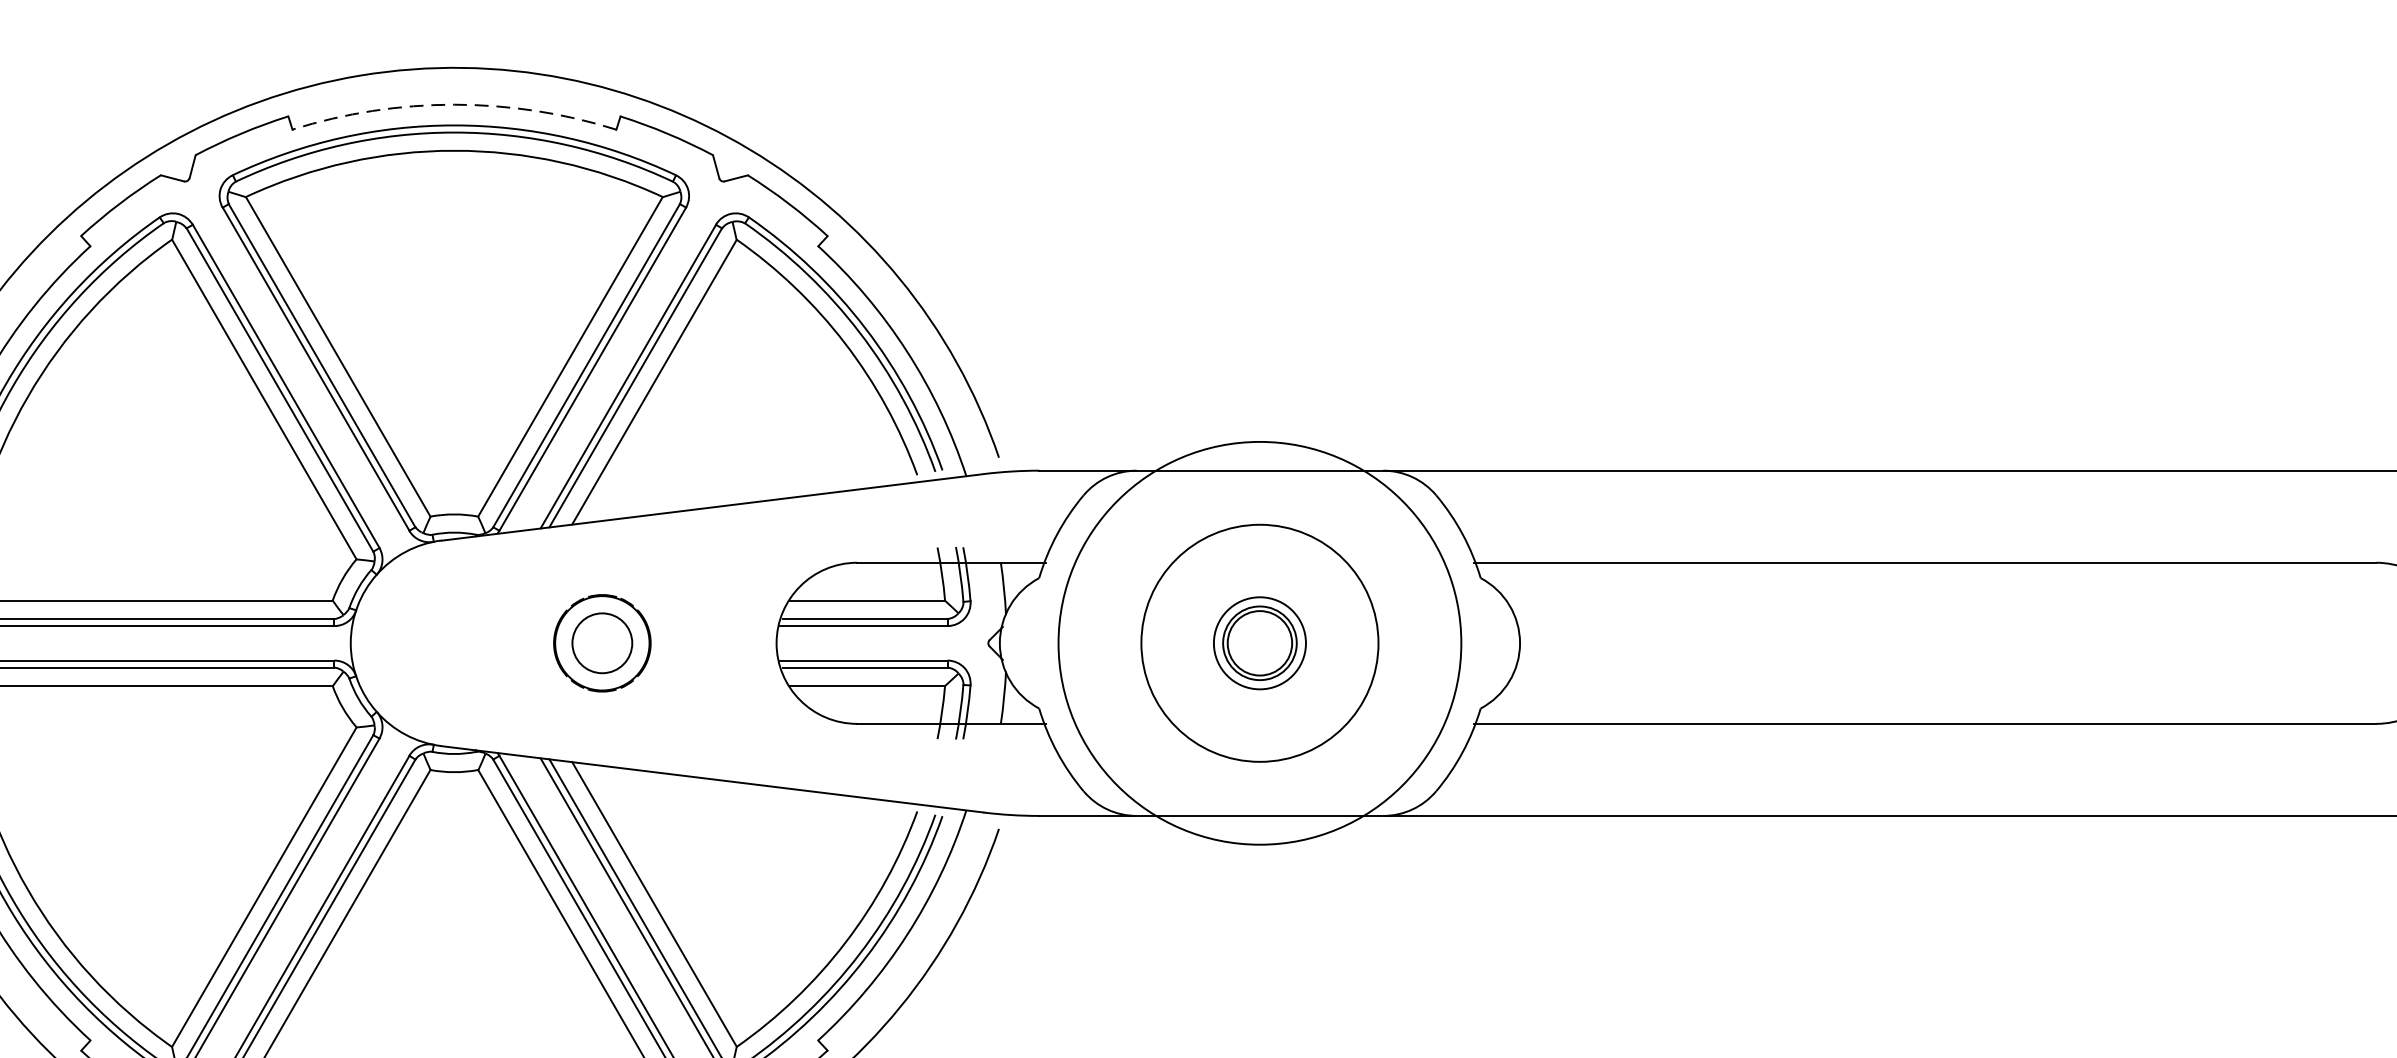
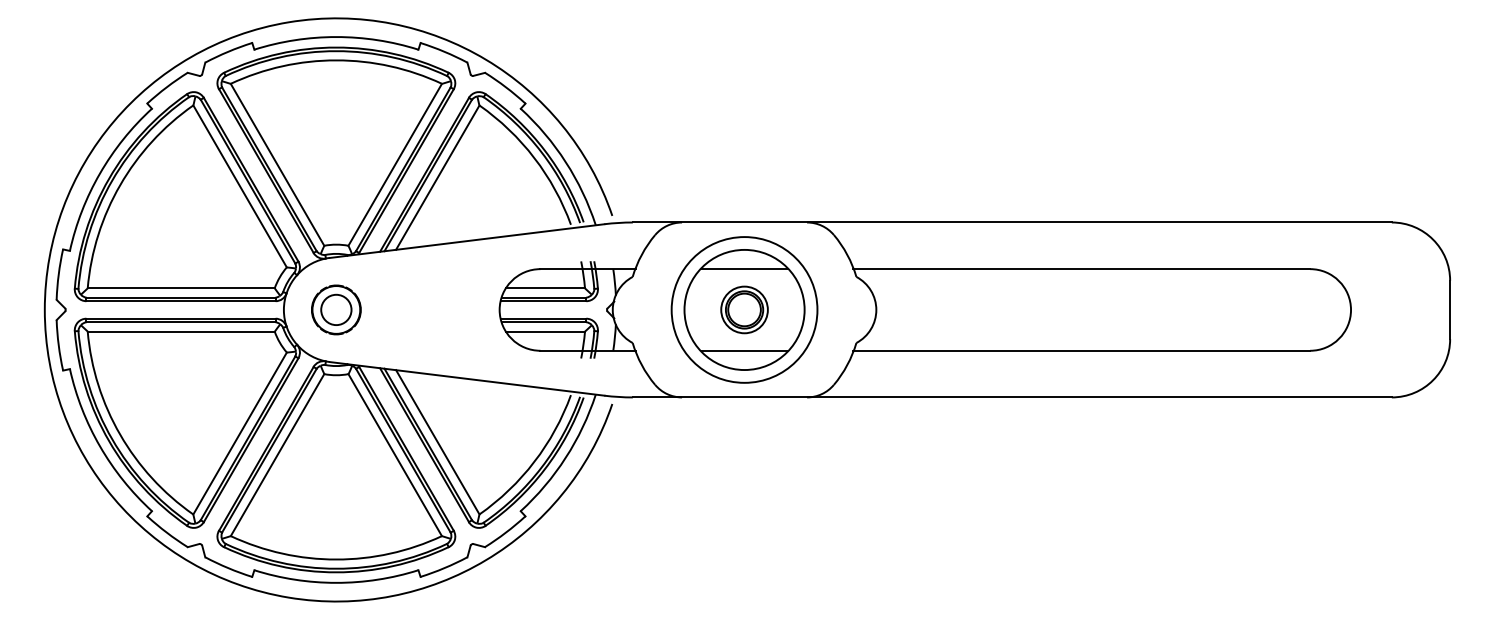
arc: (454, 105) -> (336, 37), dashed -> solid
line: (1259, 563) -> (744, 269), added
part: (602, 642) -> (336, 309), moved
circle: (1259, 642) -> (744, 309), size x0.71
line: (1259, 723) -> (744, 350), added

